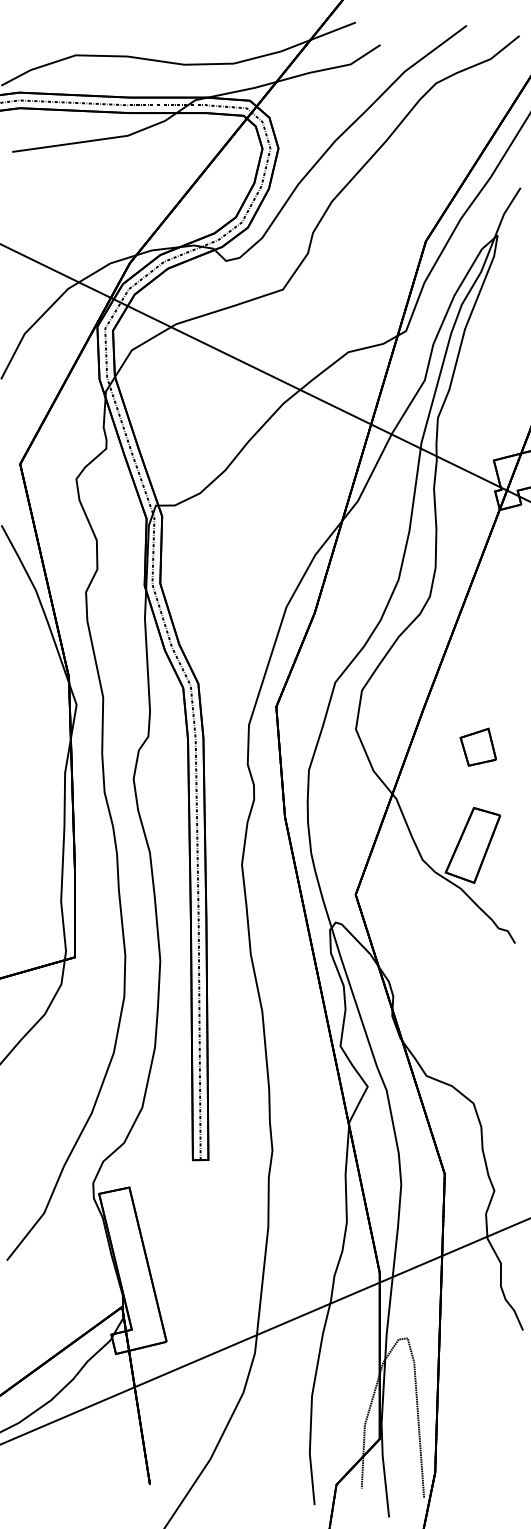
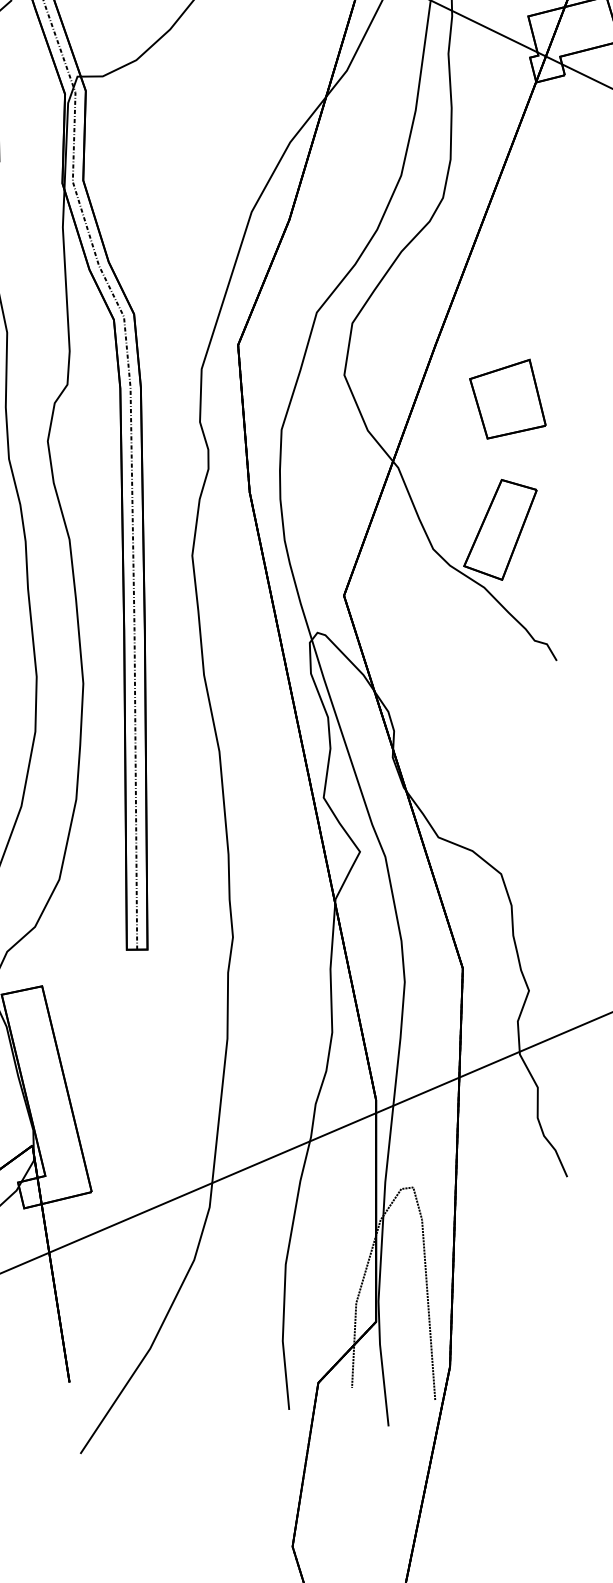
part: (477, 746) -> (506, 397), size x1.6

